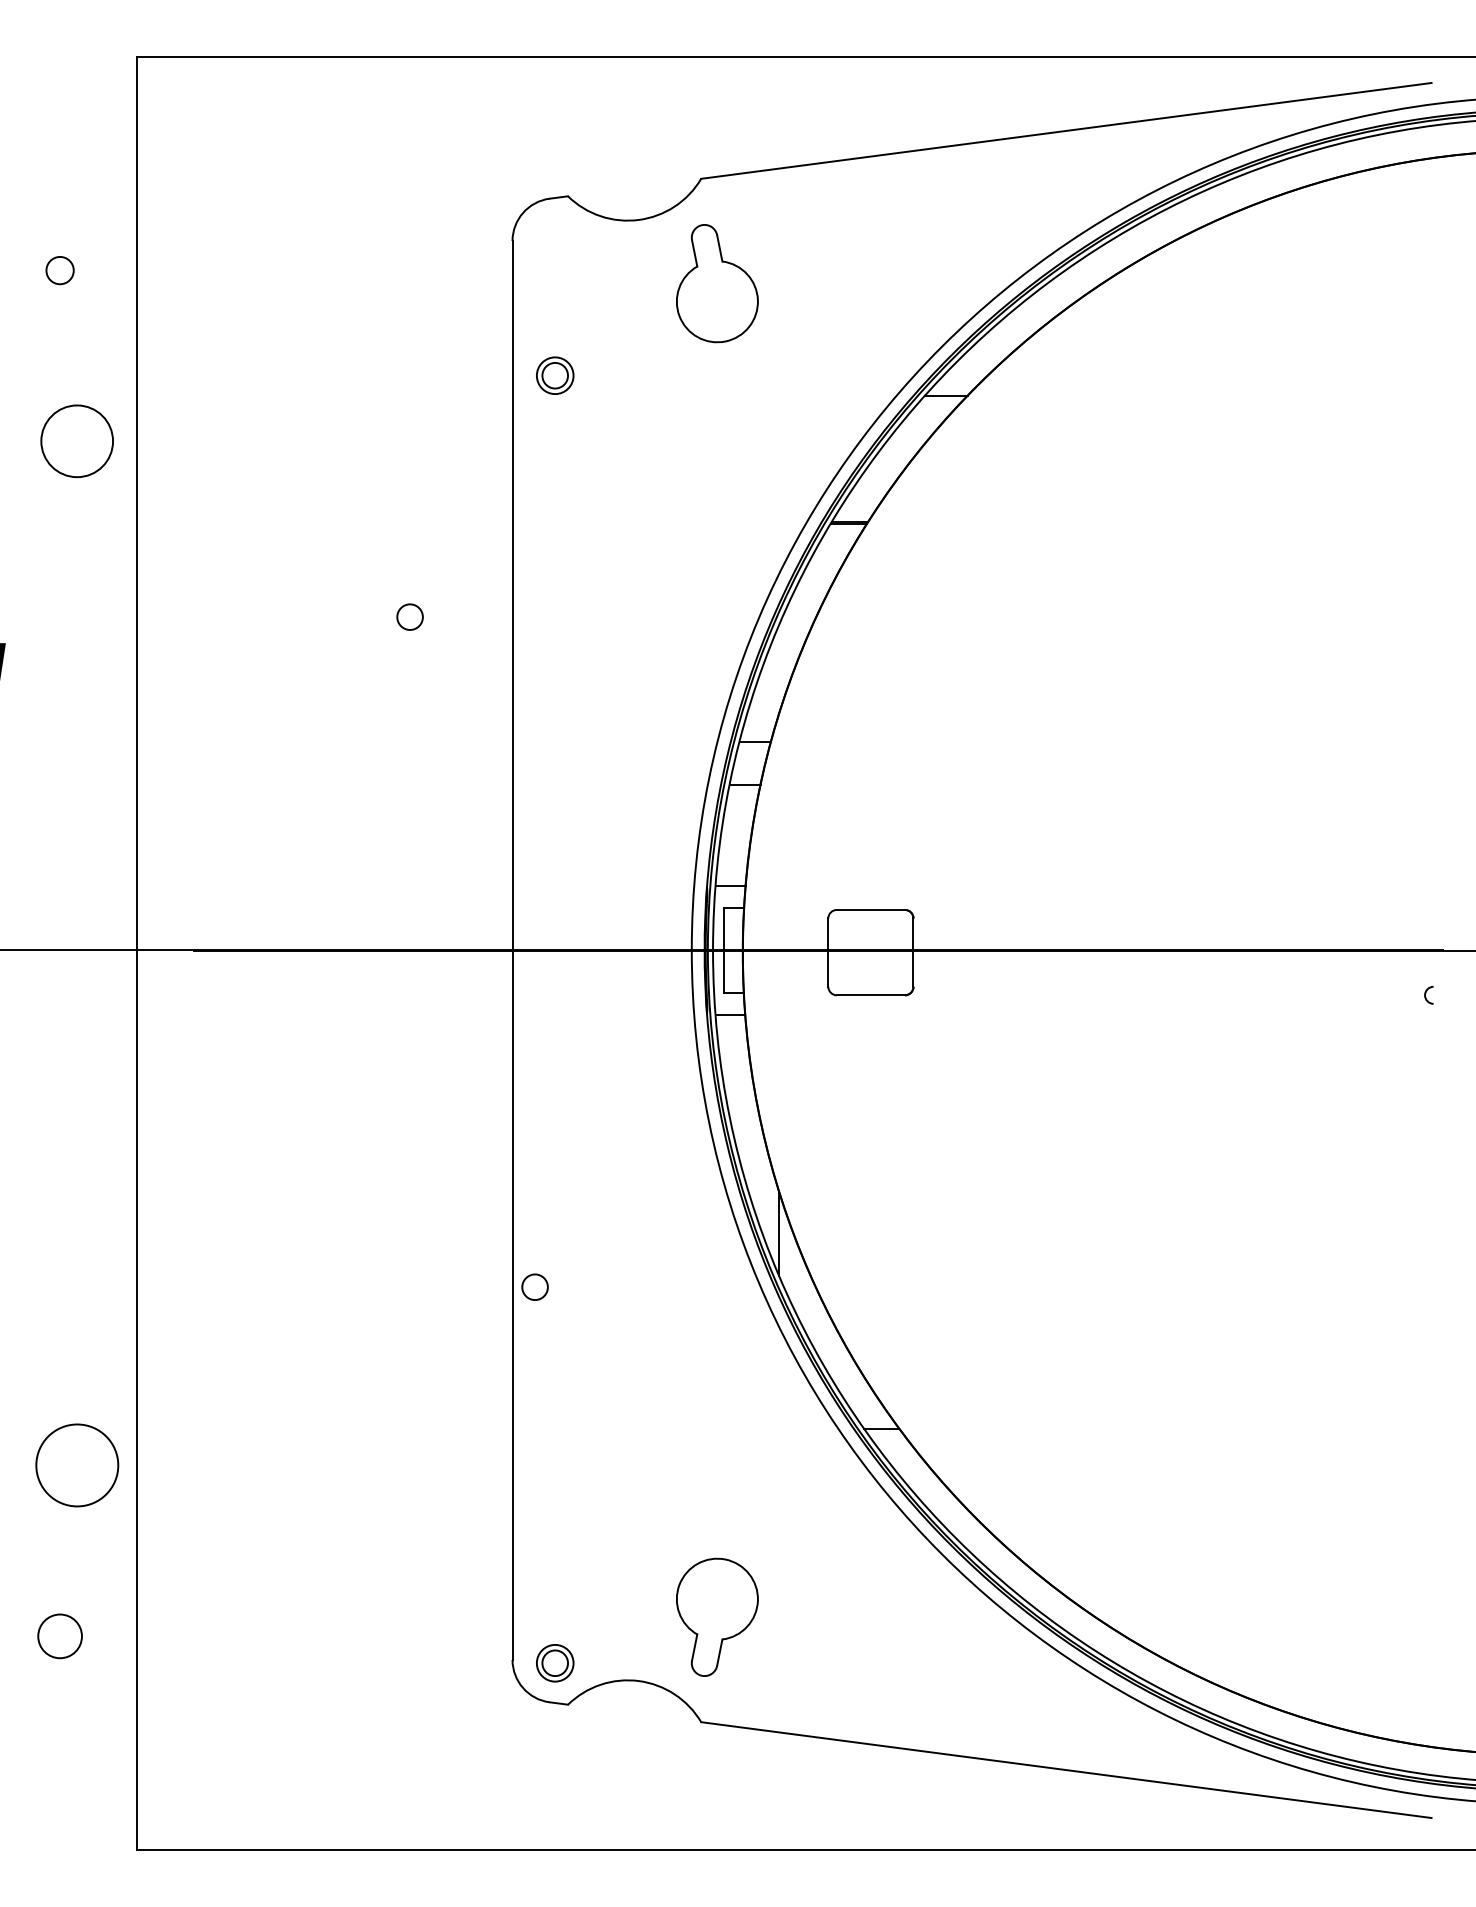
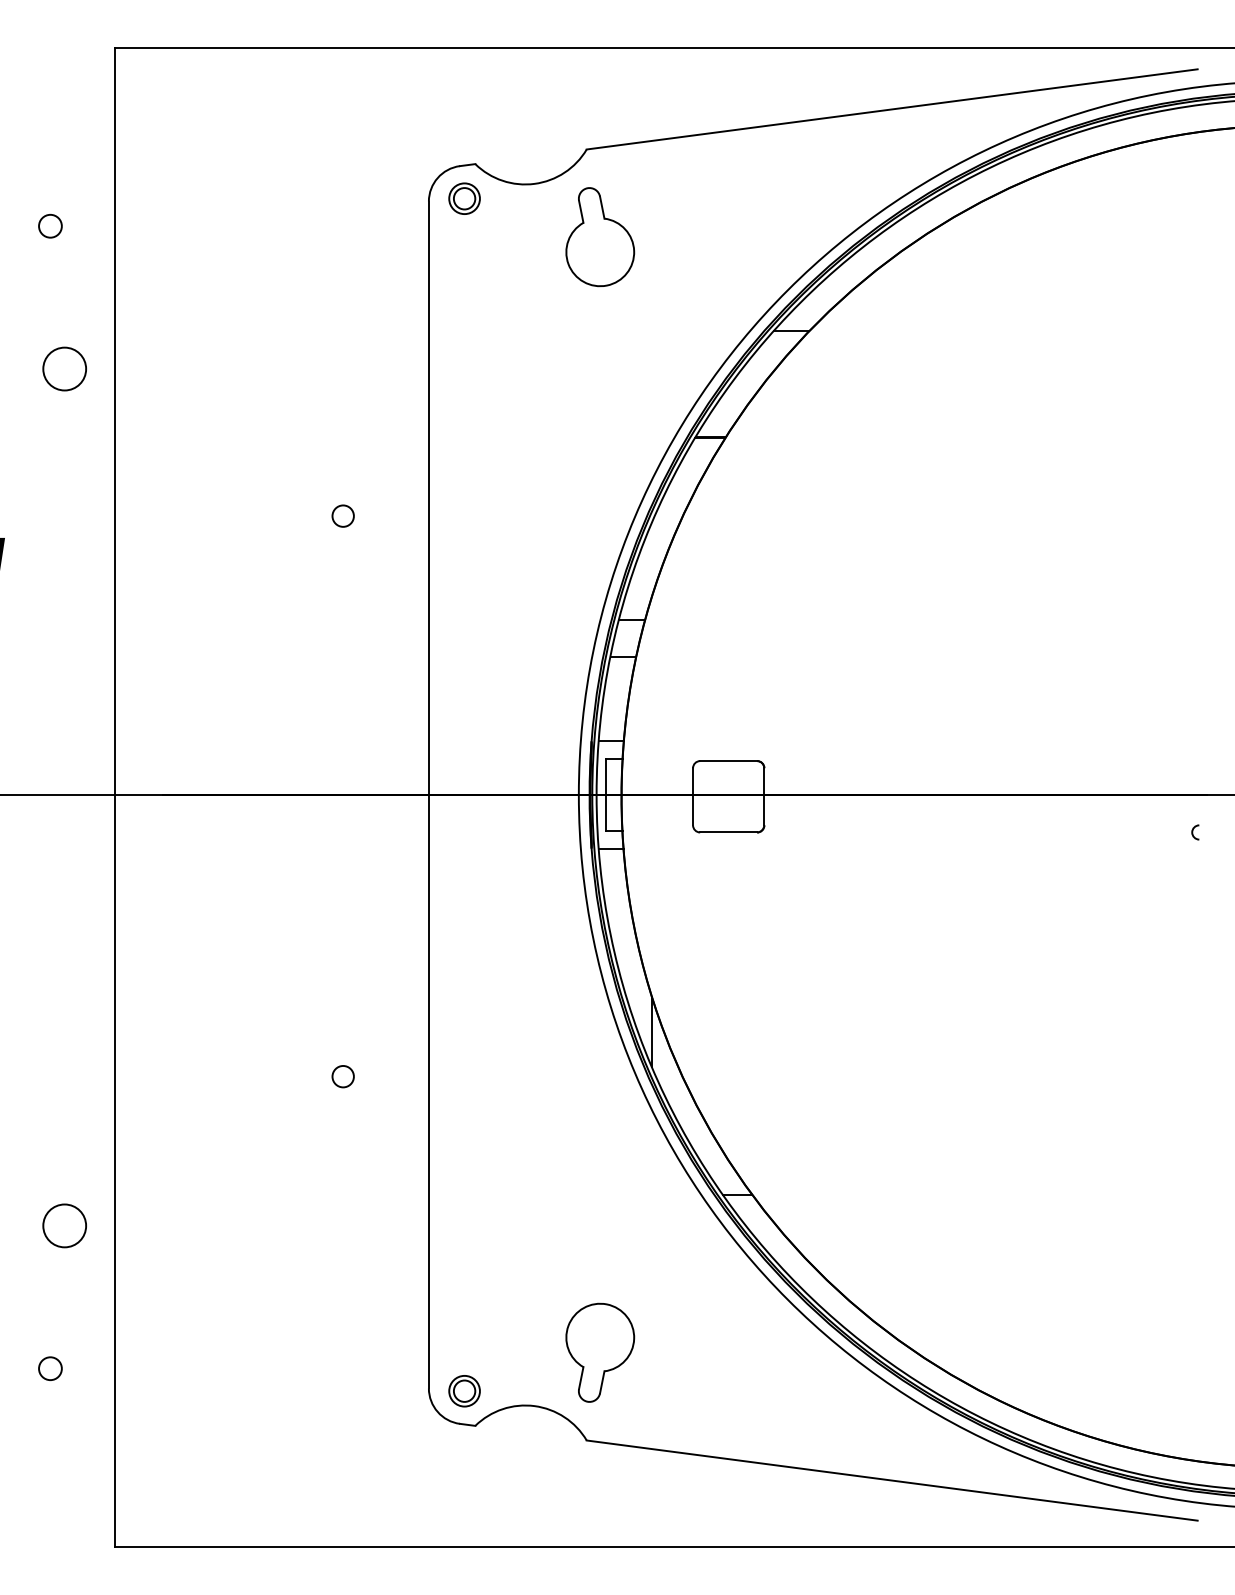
part: (555, 375) -> (464, 198), moved
circle: (76, 440) -> (64, 368), size x0.71
circle: (534, 1286) -> (342, 1076), moved
circle: (76, 1465) -> (64, 1225), size x0.62
circle: (59, 1636) -> (49, 1368), size x0.62

